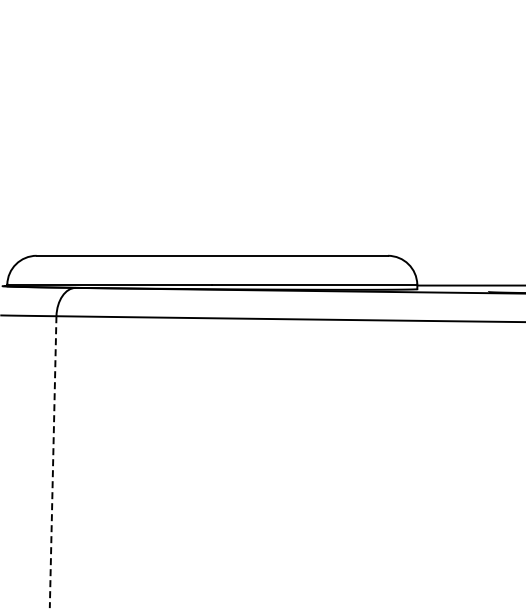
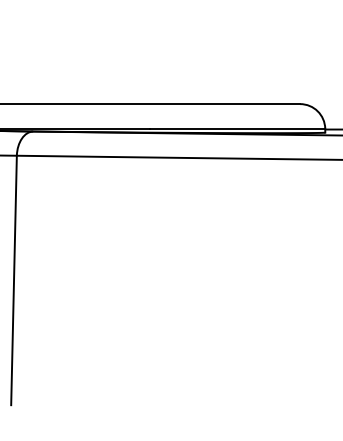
line: (53, 462) -> (14, 280), dashed -> solid

